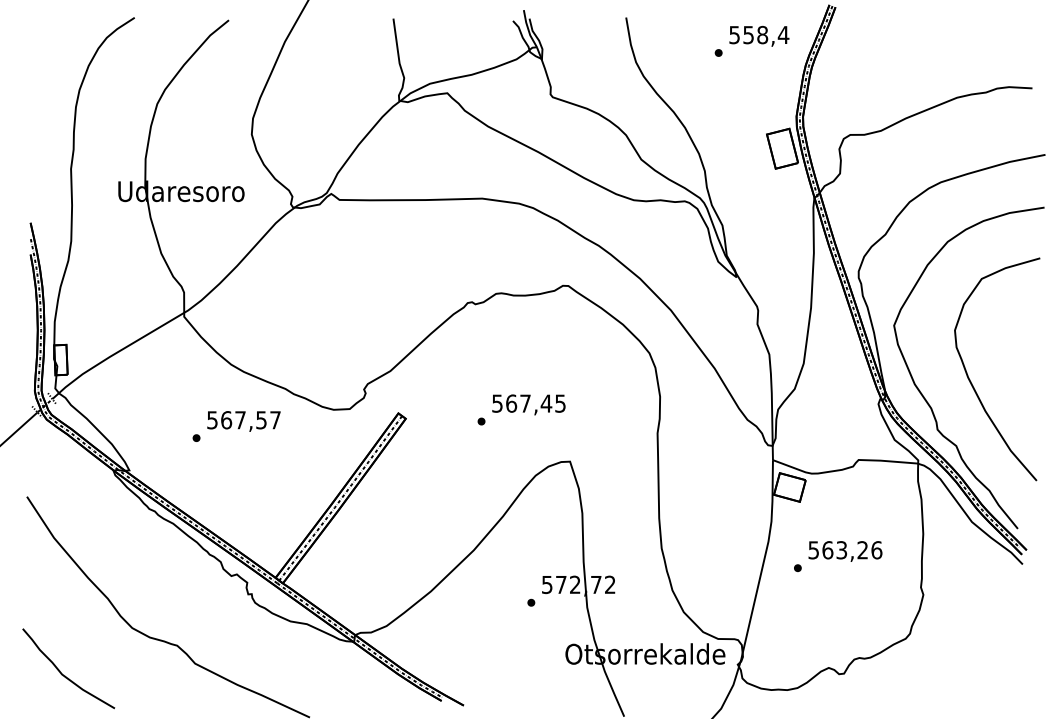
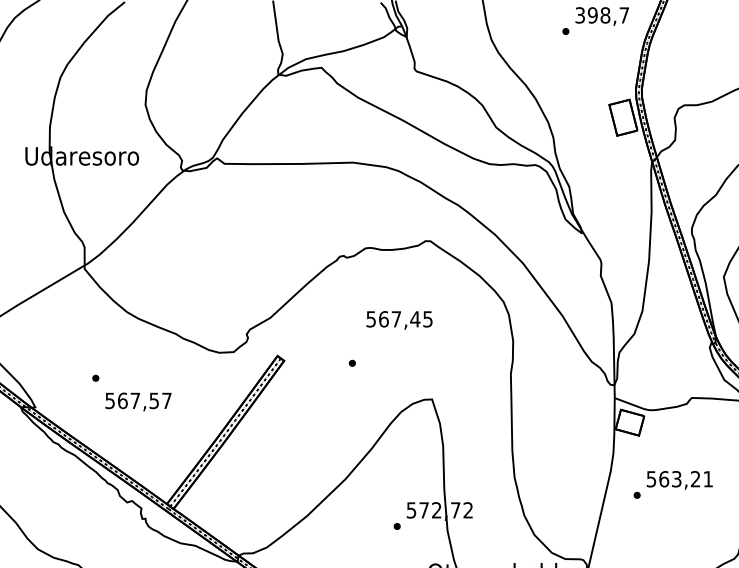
text: (759, 34) -> (602, 14), 558,4 -> 398,7
text: (528, 404) -> (399, 320), moved
text: (243, 421) -> (138, 402), moved
text: (876, 550) -> (707, 479), 563,26 -> 563,21

